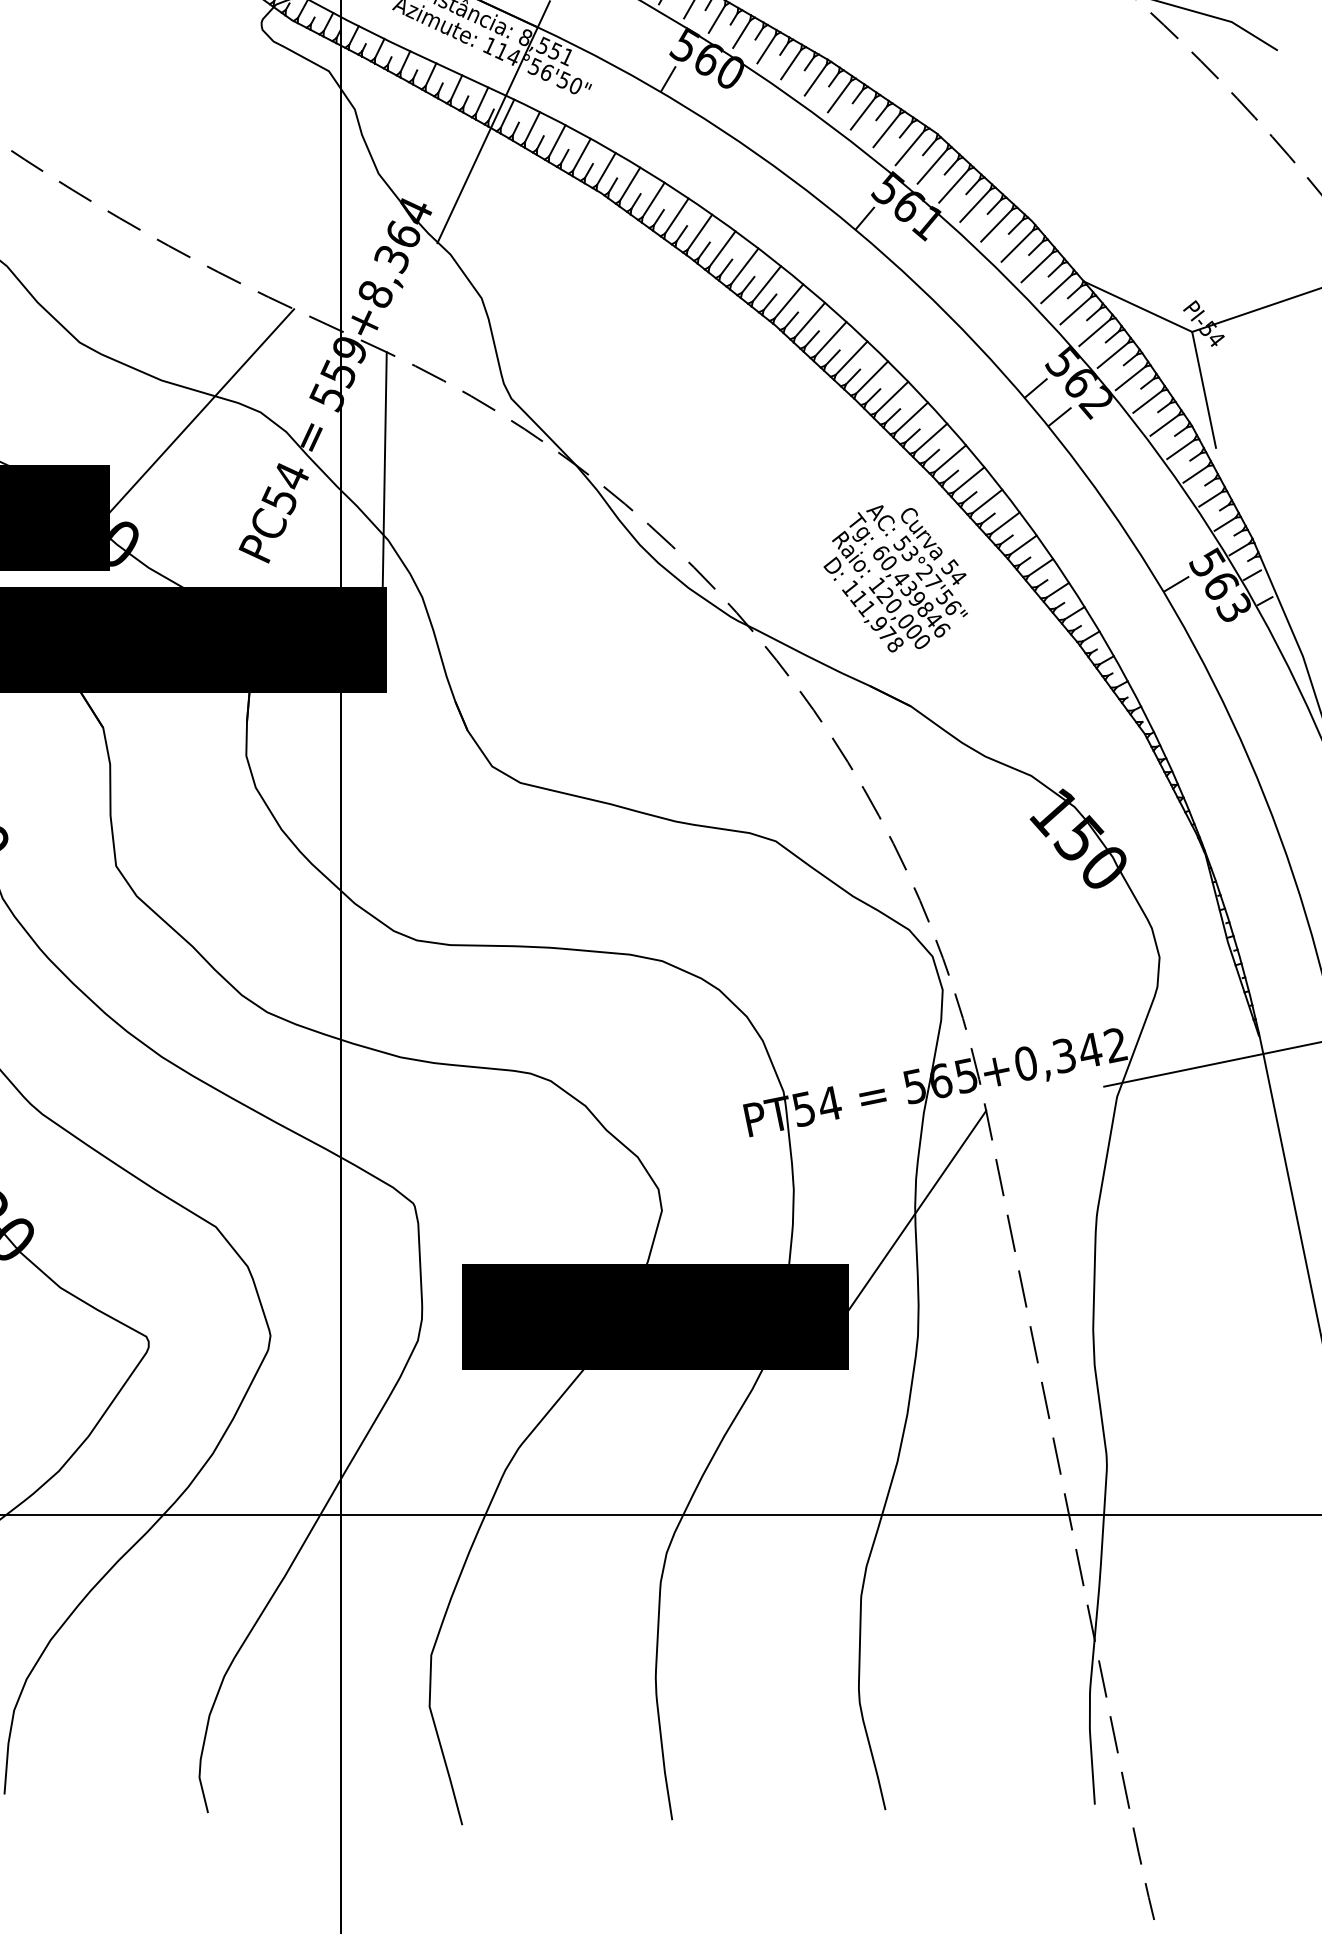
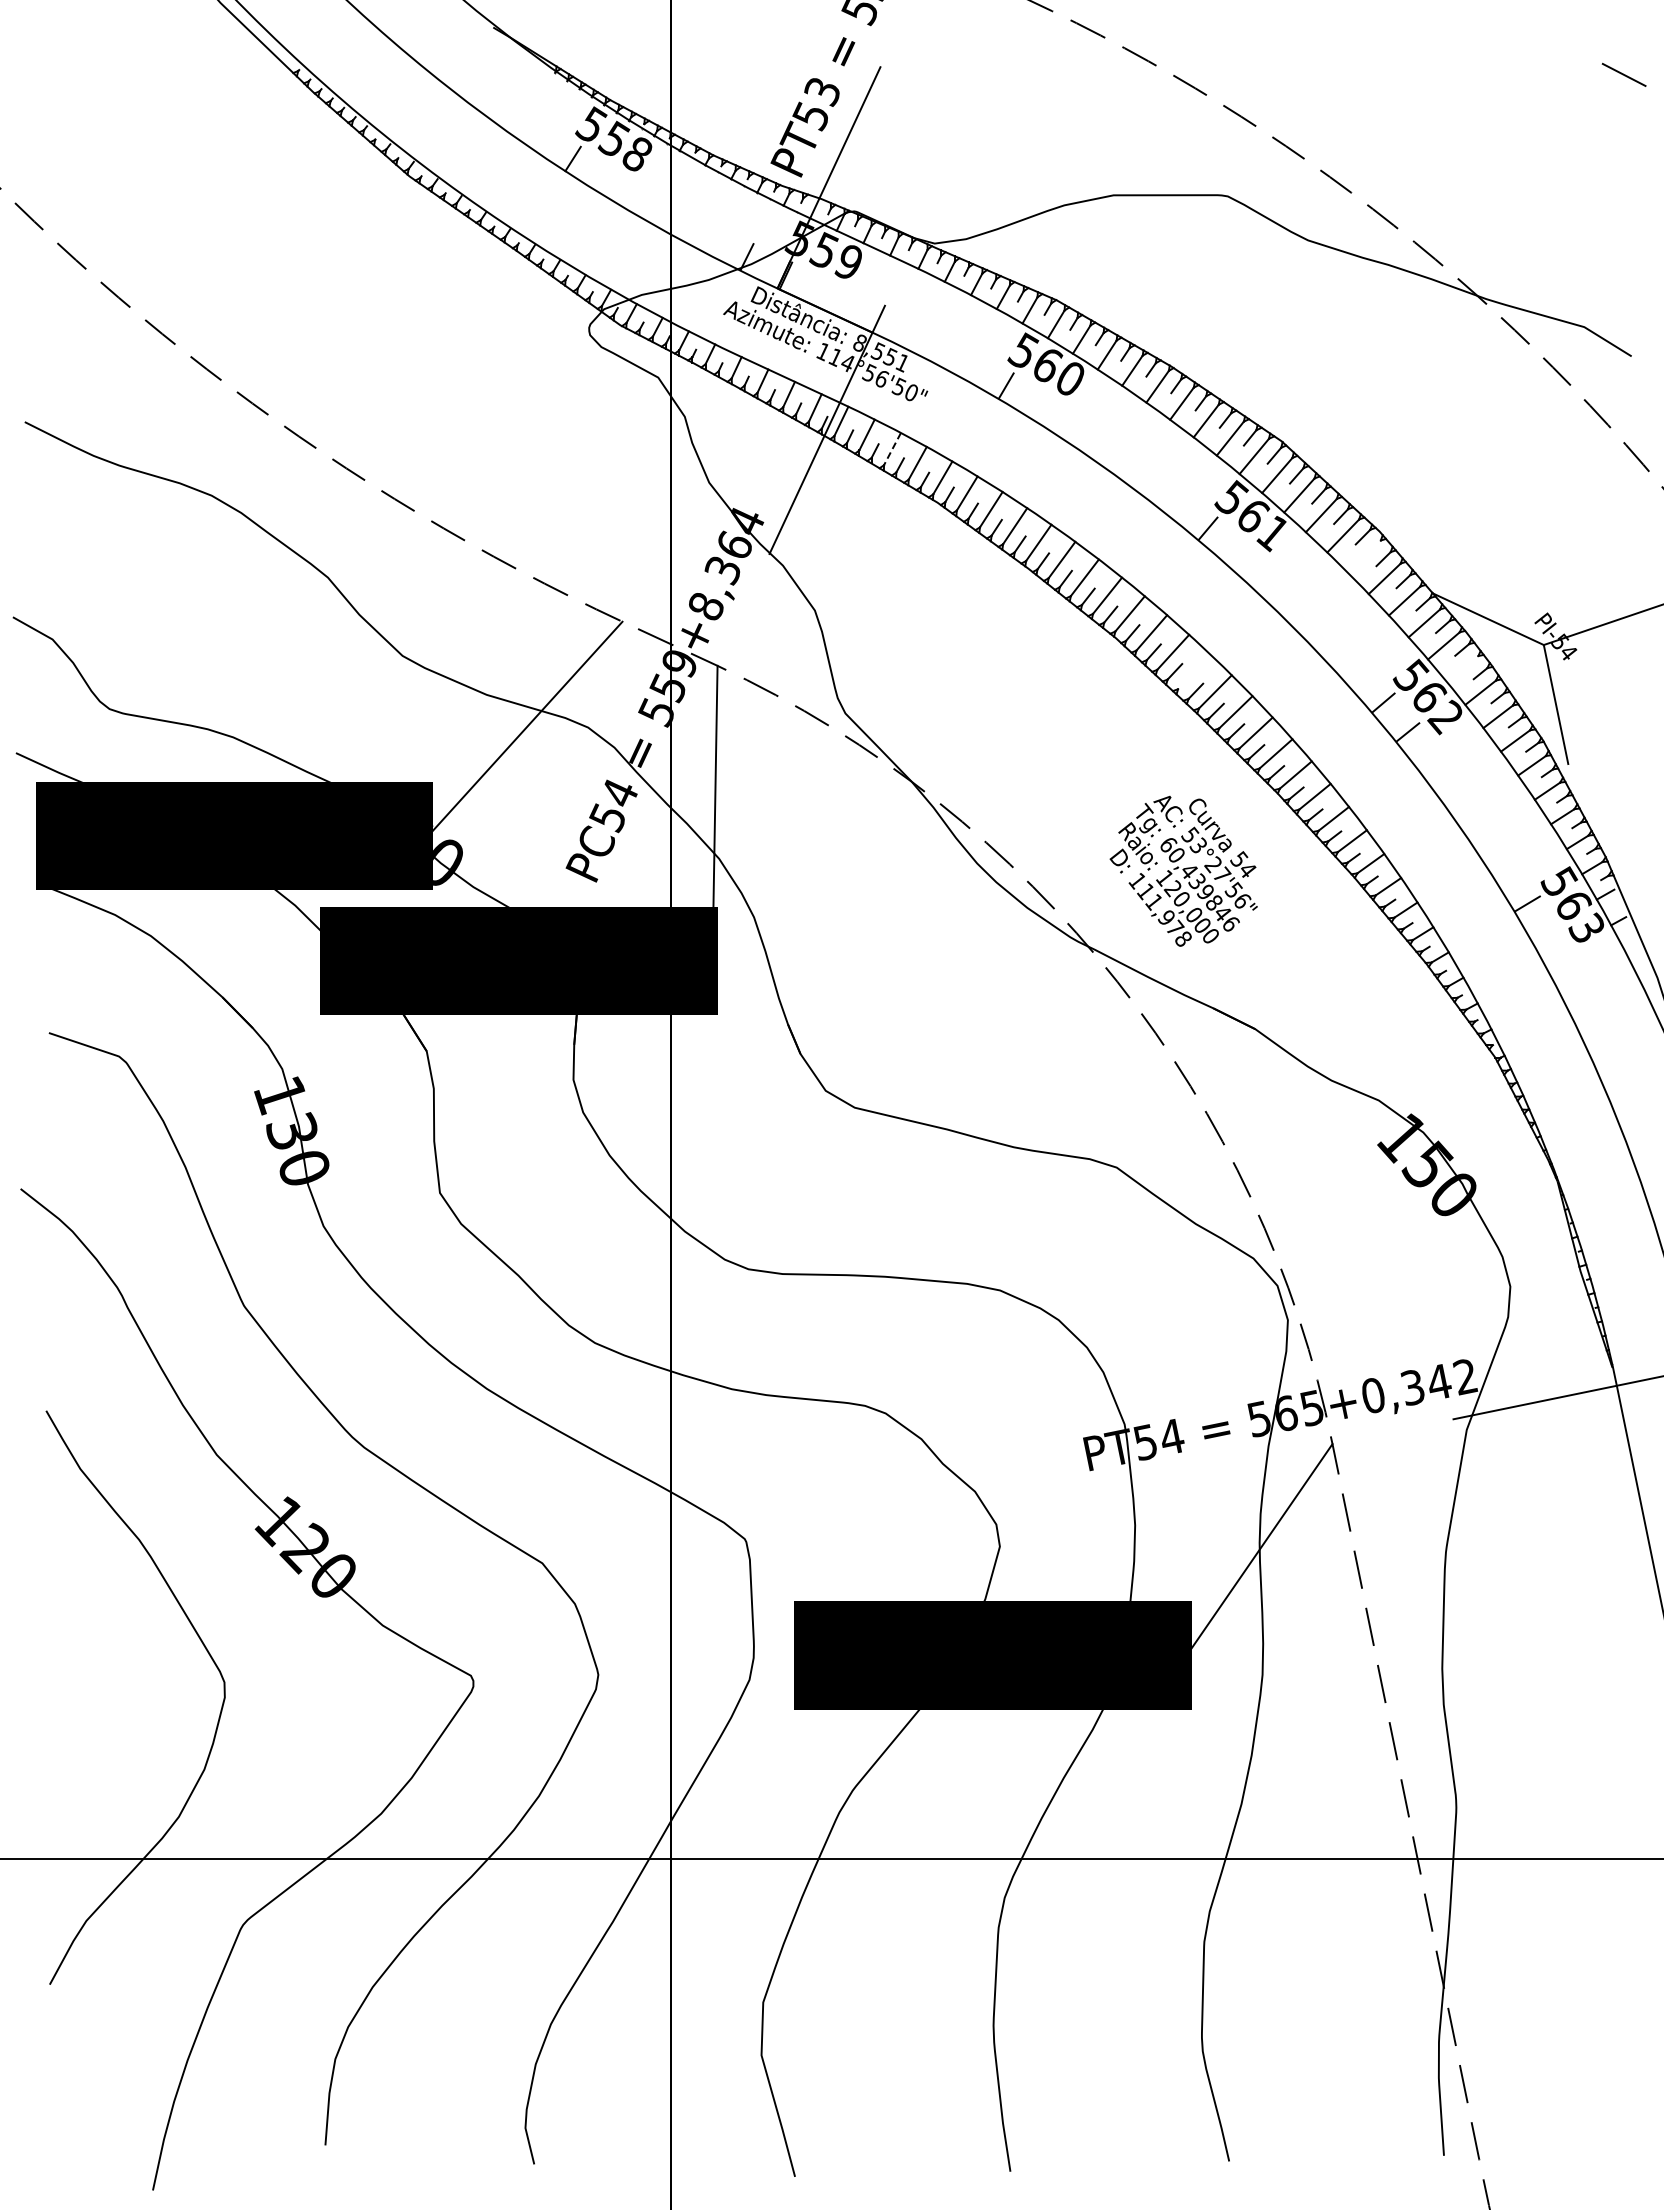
line: (557, 141) -> (892, 449), solid -> dashed
line: (1017, 245) -> (1364, 556), removed
line: (1112, 355) -> (1462, 669), removed
line: (851, 357) -> (1194, 671), removed
text: (895, 578) -> (1183, 870), moved

